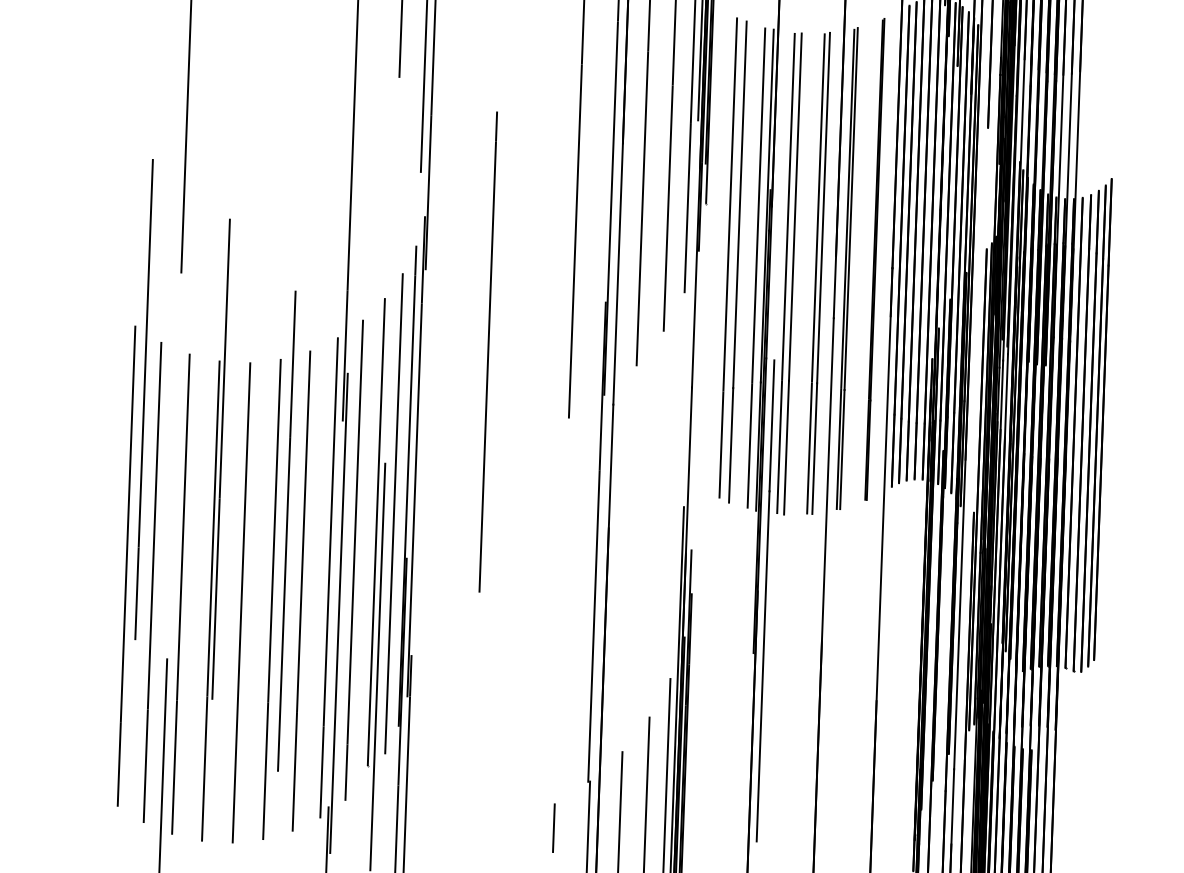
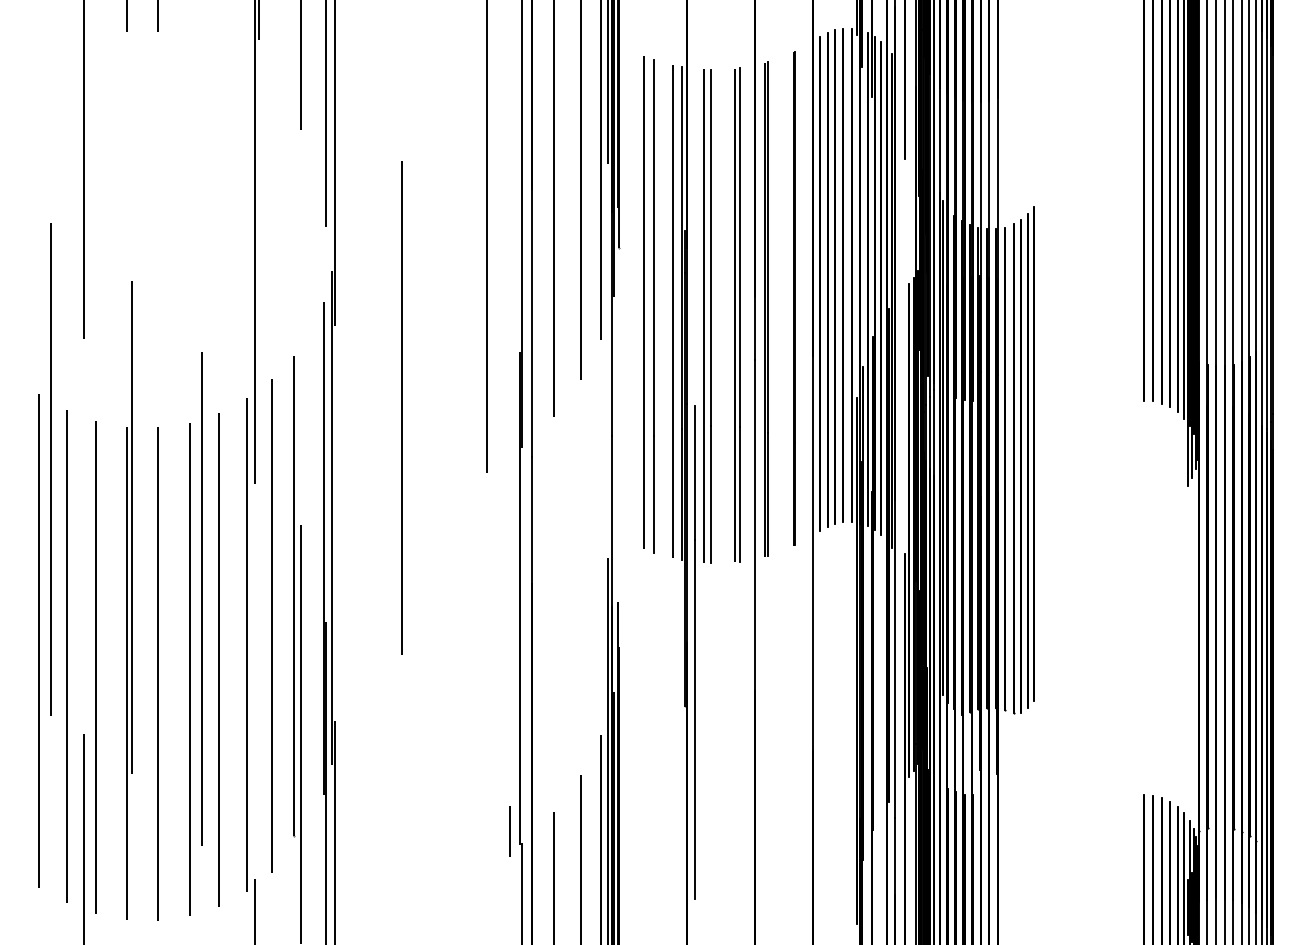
line: (394, 513) -> (311, 576), removed
line: (338, 612) -> (258, 680), removed
line: (553, 828) -> (509, 831), moved

